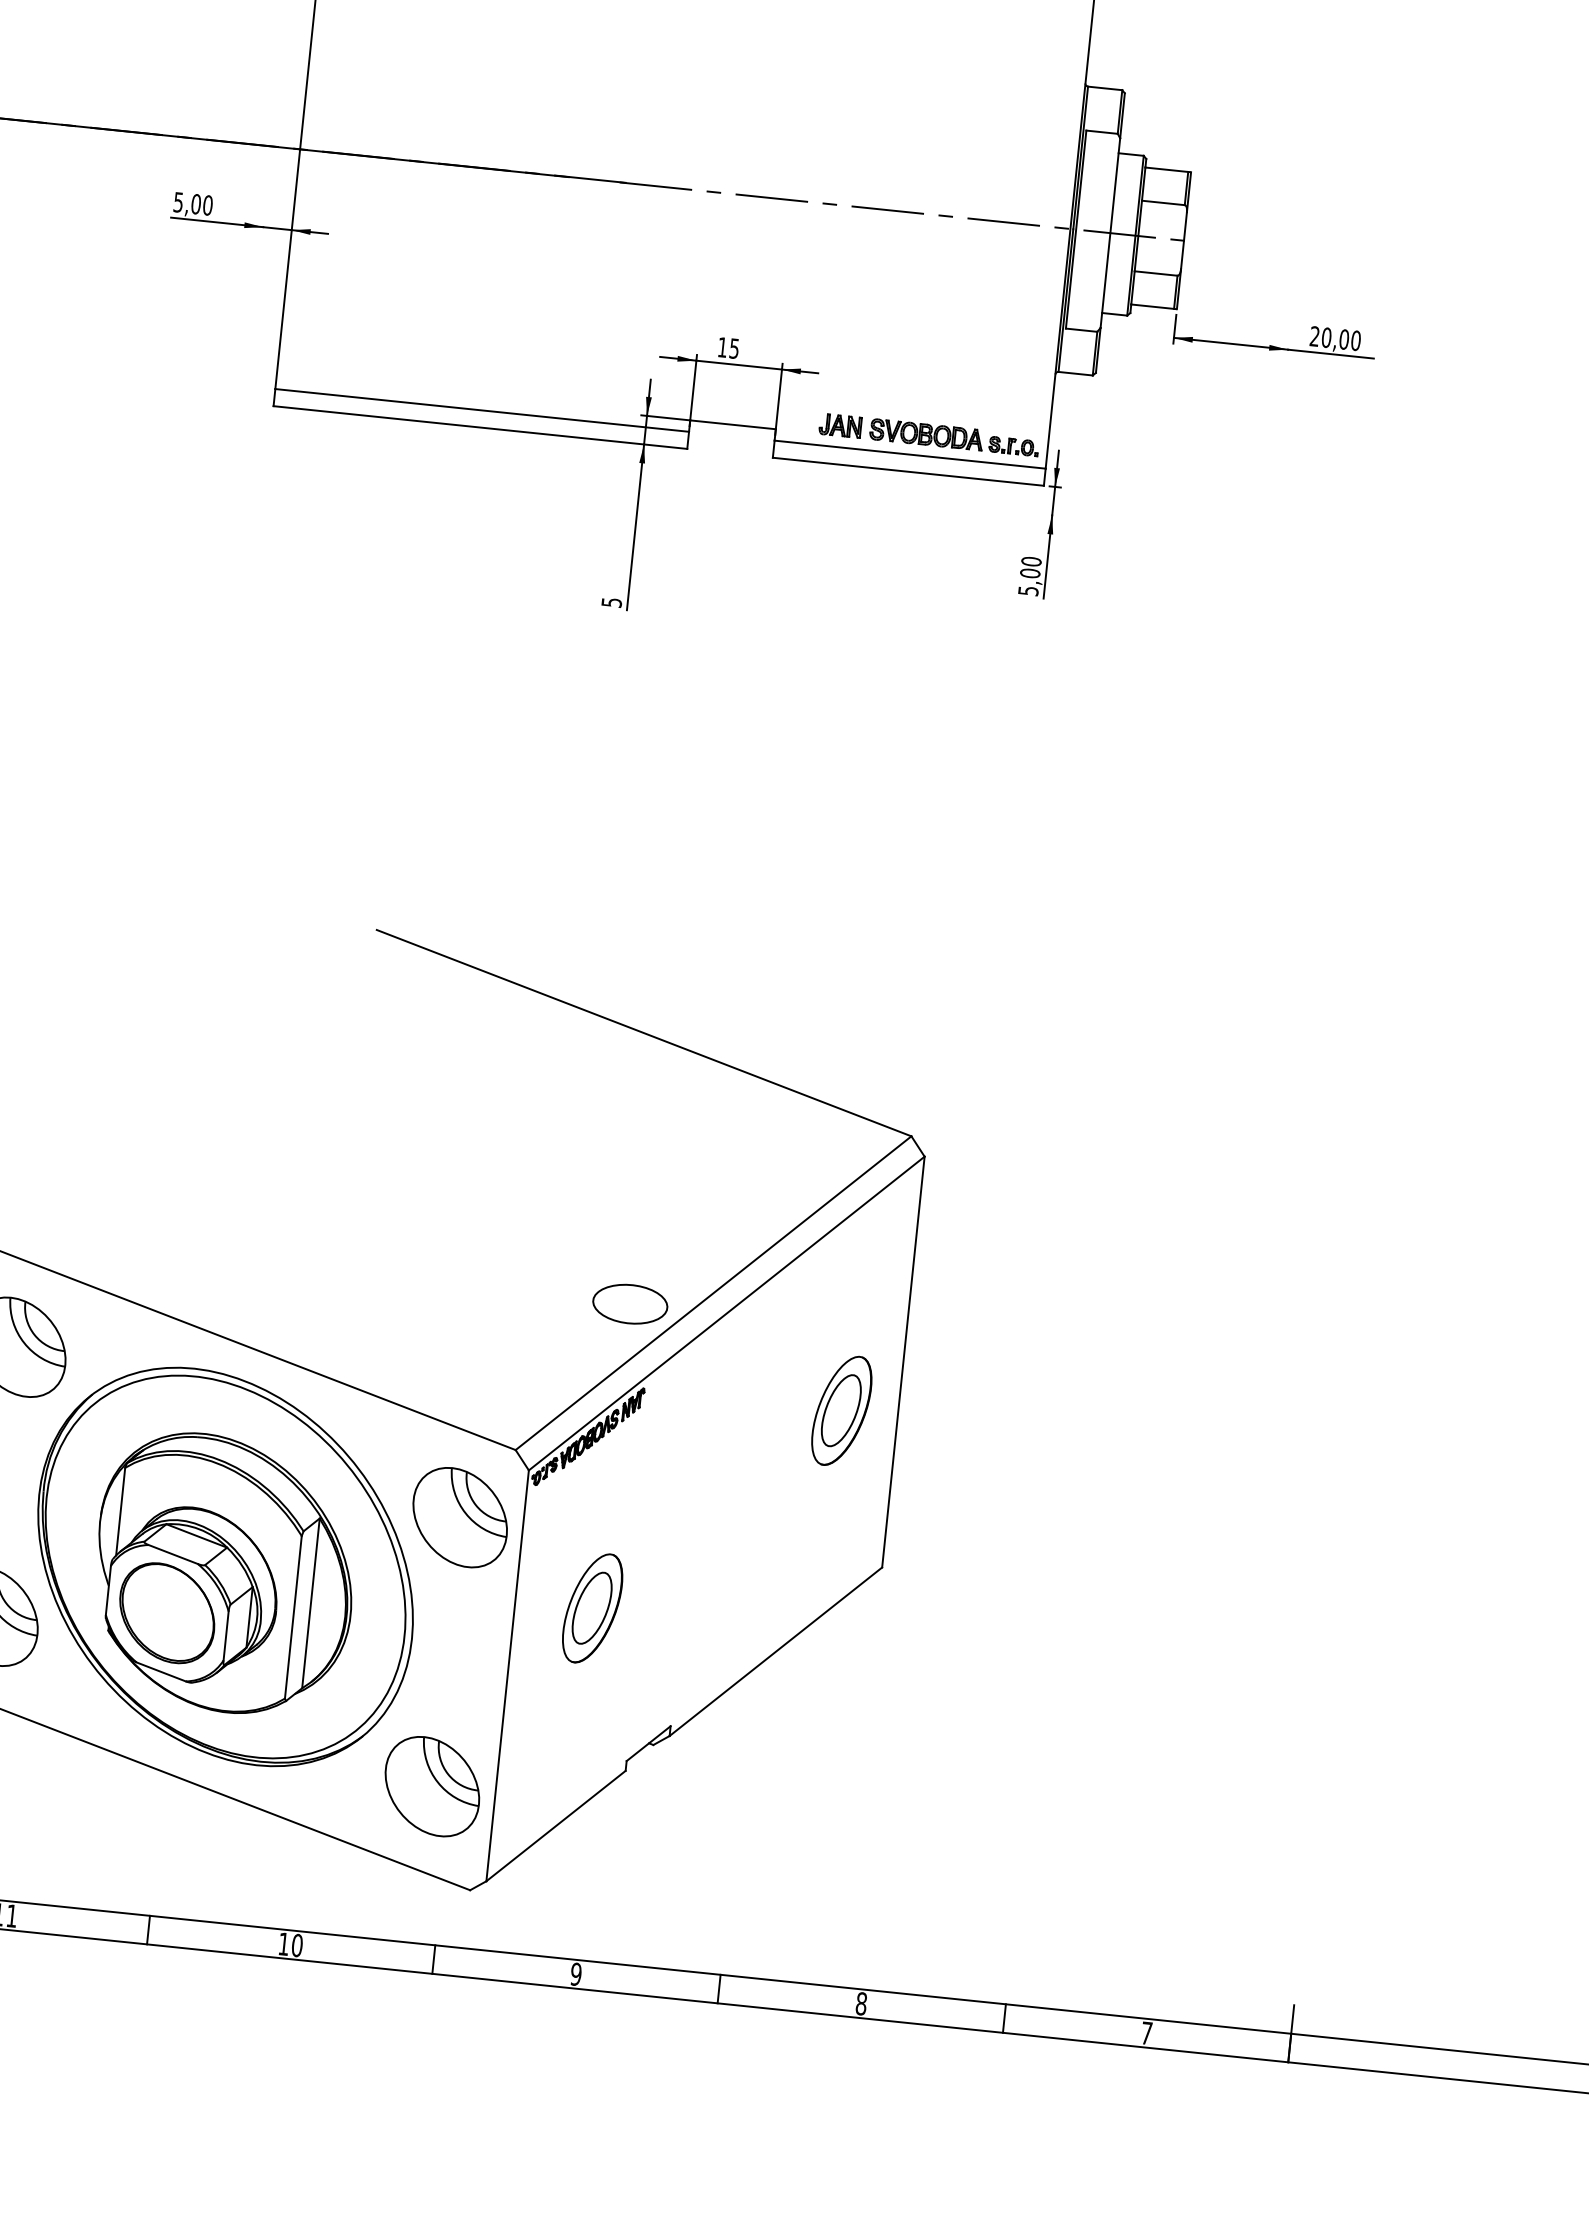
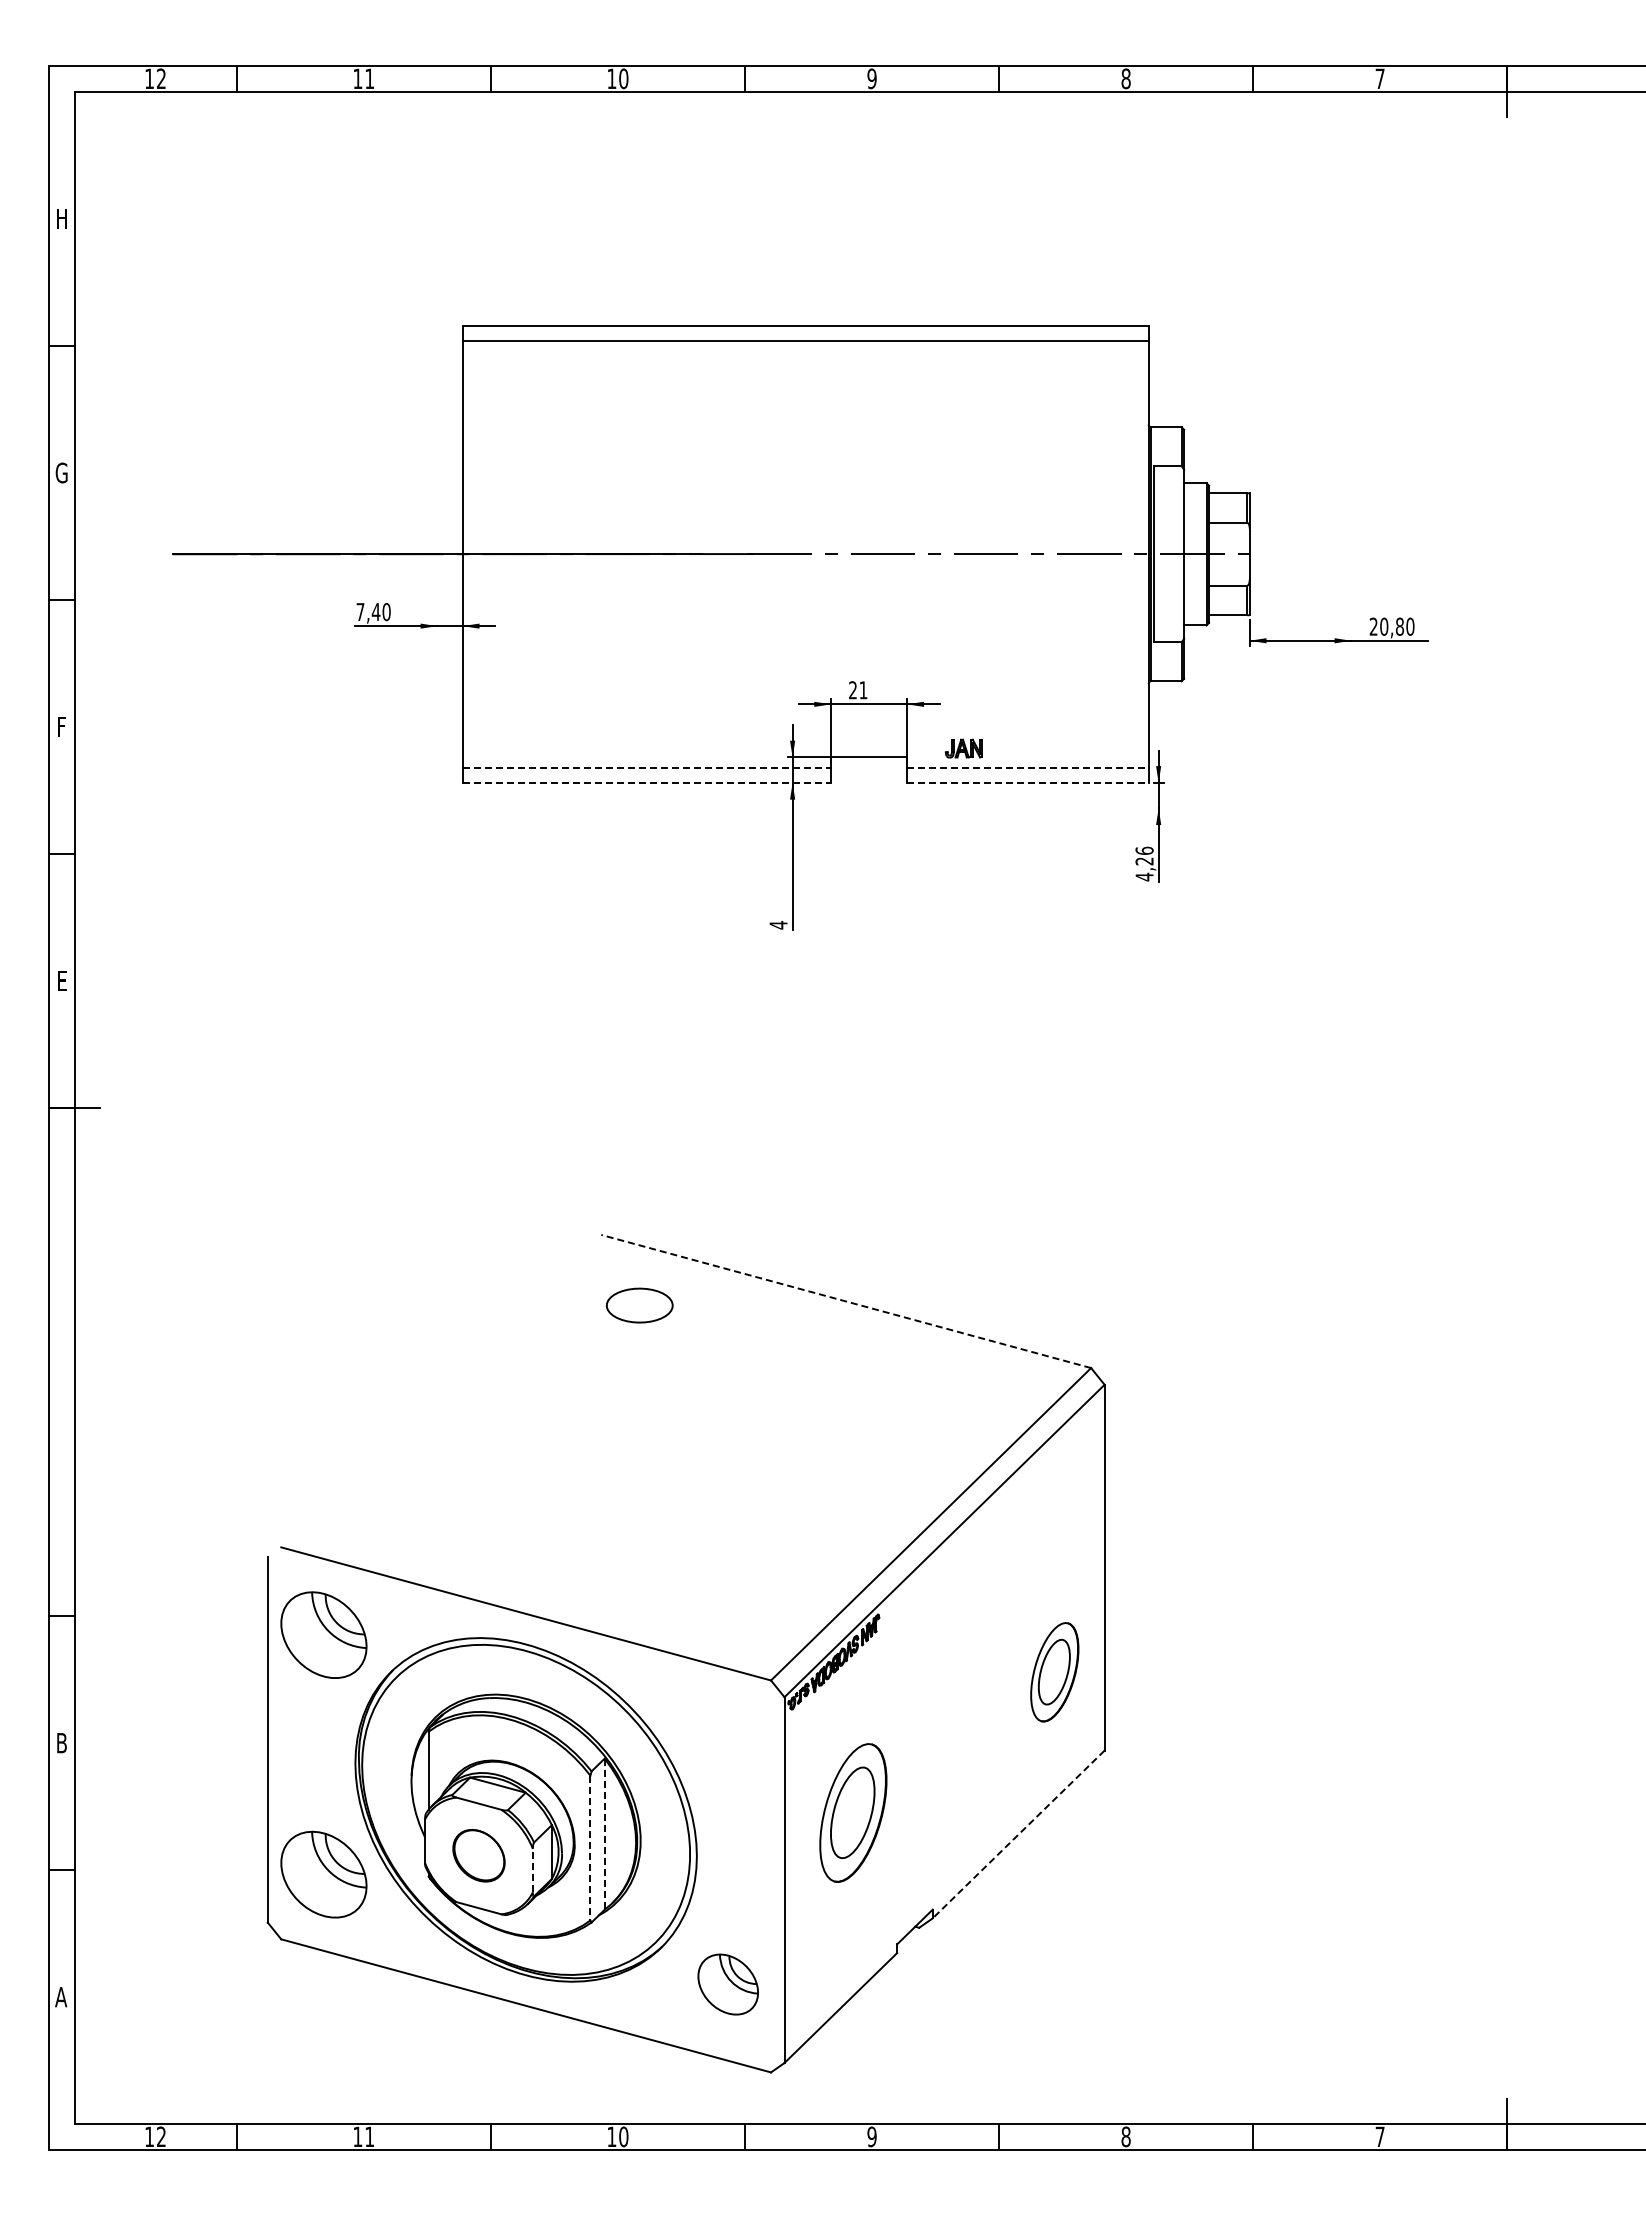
text: (187, 203) -> (368, 612), 5,00 -> 7,40
text: (1343, 339) -> (1399, 626), 20,00 -> 20,80
text: (728, 348) -> (858, 690), 15 -> 21
line: (482, 410) -> (647, 767), solid -> dashed
line: (481, 427) -> (647, 782), solid -> dashed
part: (954, 437) -> (1065, 748), removed
line: (909, 454) -> (1027, 767), solid -> dashed
line: (907, 471) -> (1027, 782), solid -> dashed
text: (1029, 575) -> (1144, 863), 5,00 -> 4,26
text: (611, 602) -> (778, 925), 5 -> 4
line: (644, 1033) -> (846, 1301), solid -> dashed
part: (630, 1304) -> (639, 1305), moved
part: (841, 1411) -> (1054, 1672), moved
part: (459, 1516) -> (727, 1744), removed
line: (310, 1603) -> (604, 1834), solid -> dashed
part: (591, 1607) -> (852, 1812), size x1.4
part: (166, 1612) -> (478, 1855), size x0.6
line: (293, 1617) -> (590, 1848), solid -> dashed
line: (225, 1635) -> (532, 1870), solid -> dashed
line: (775, 1651) -> (1018, 1834), solid -> dashed
part: (431, 1786) -> (727, 1984), size x0.7

